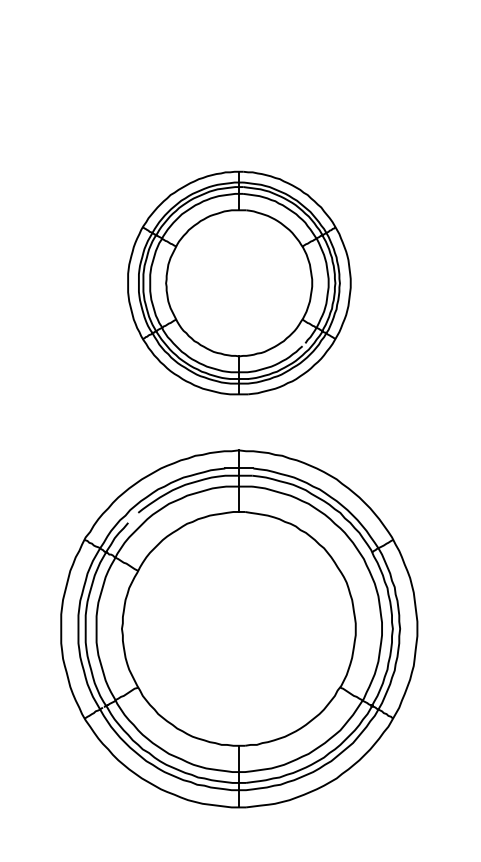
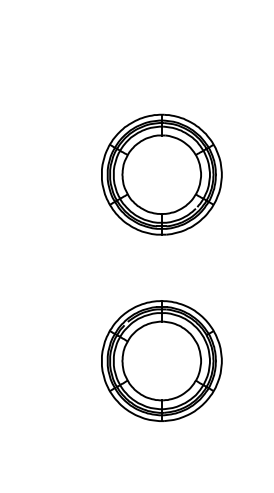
part: (238, 627) -> (161, 360), size x0.62

